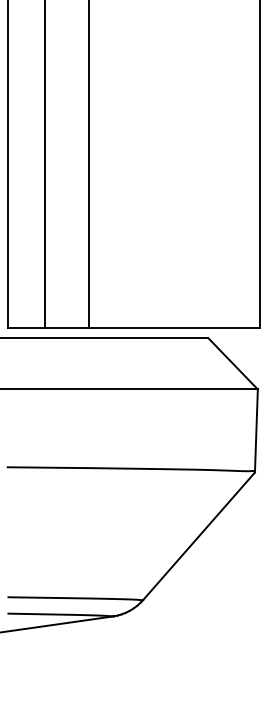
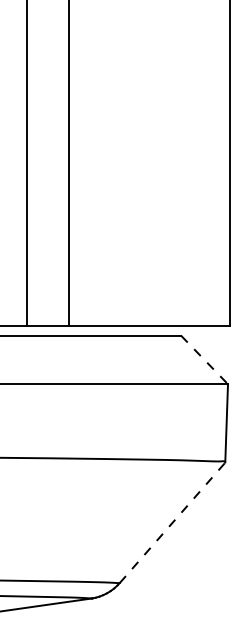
line: (233, 363) -> (205, 359), solid -> dashed
line: (199, 536) -> (172, 523), solid -> dashed

